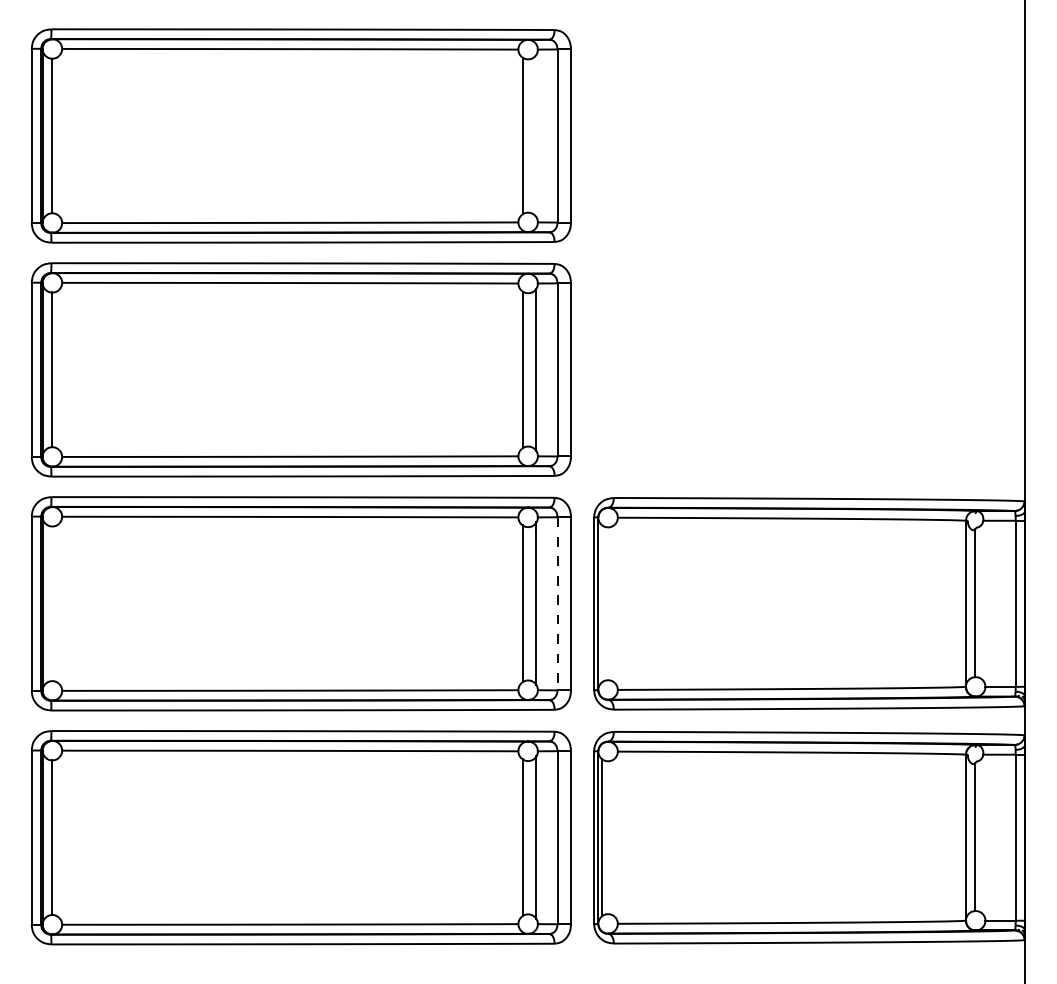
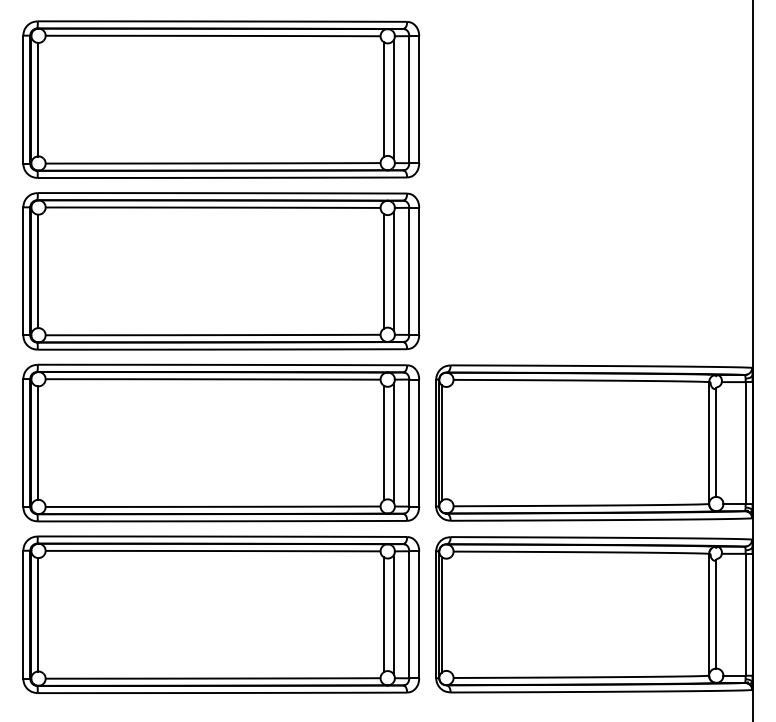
line: (536, 135) -> (393, 99), added
line: (51, 603) -> (37, 442), added
line: (557, 603) -> (409, 442), dashed -> solid
line: (602, 603) -> (442, 442), added

